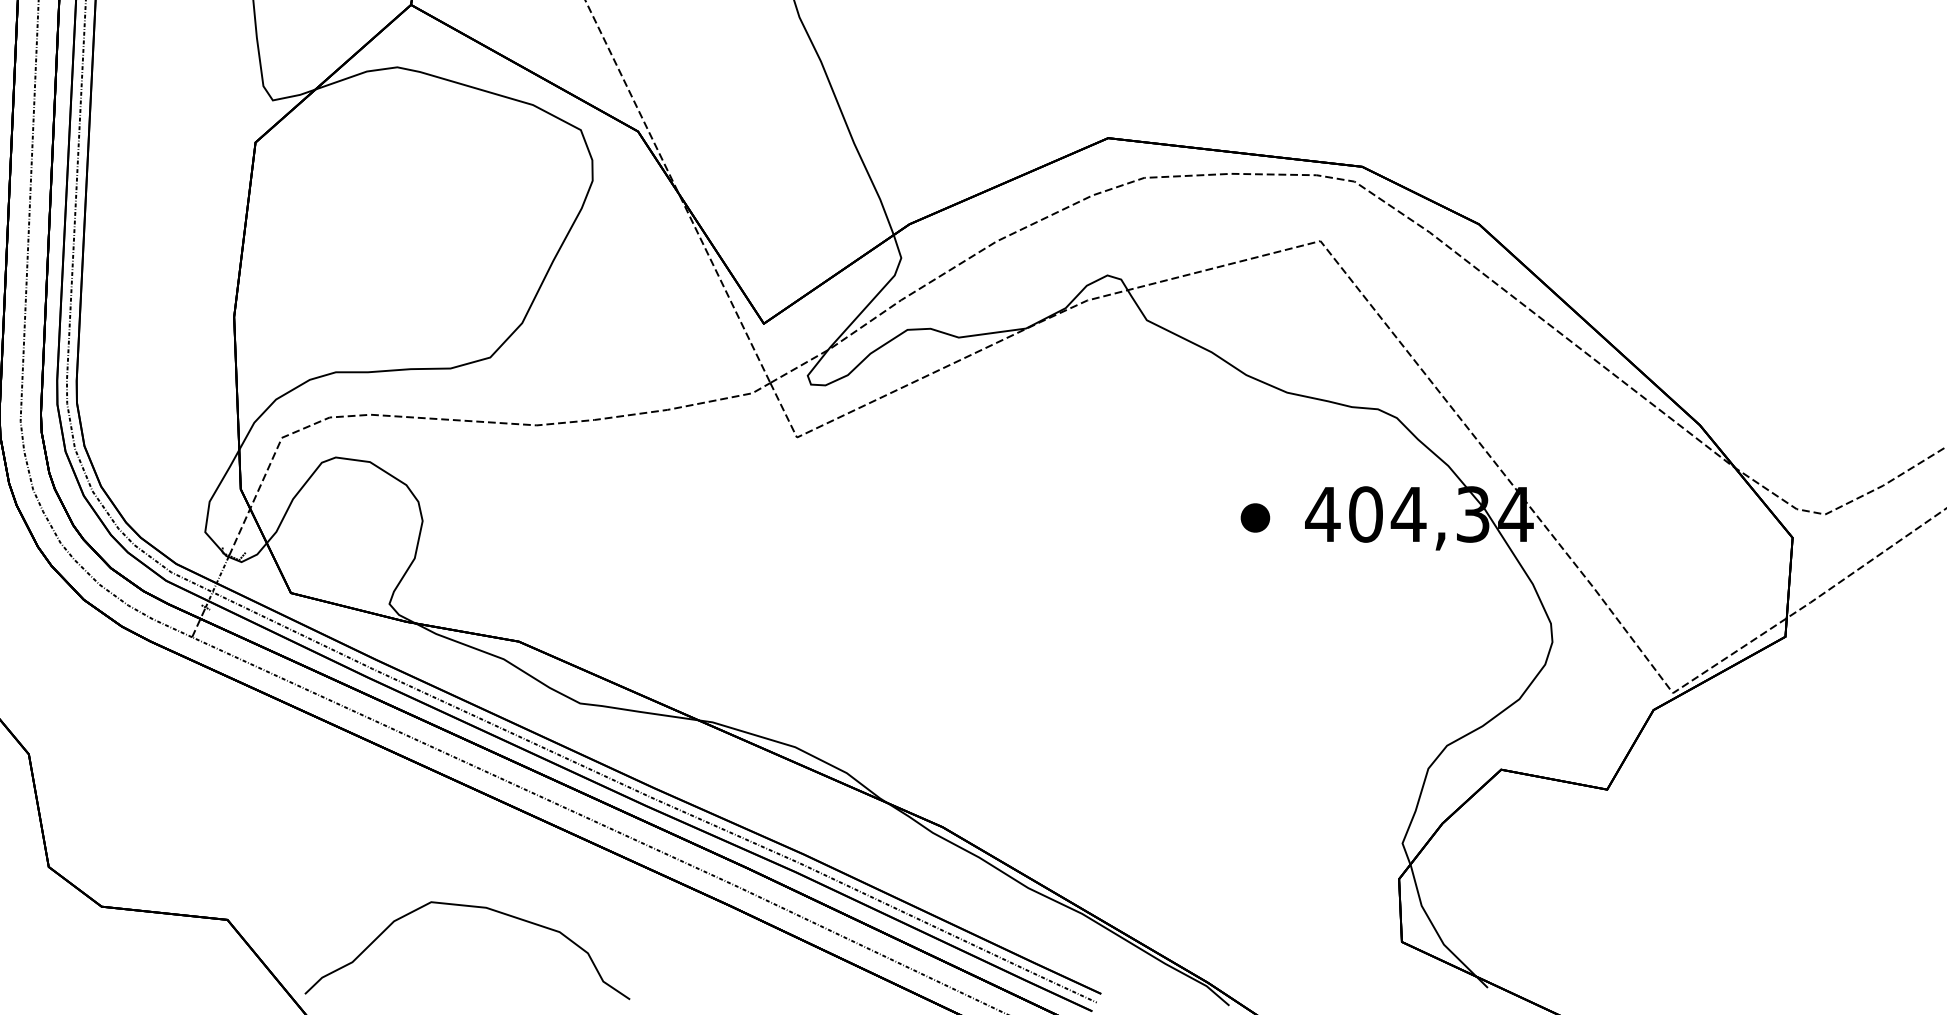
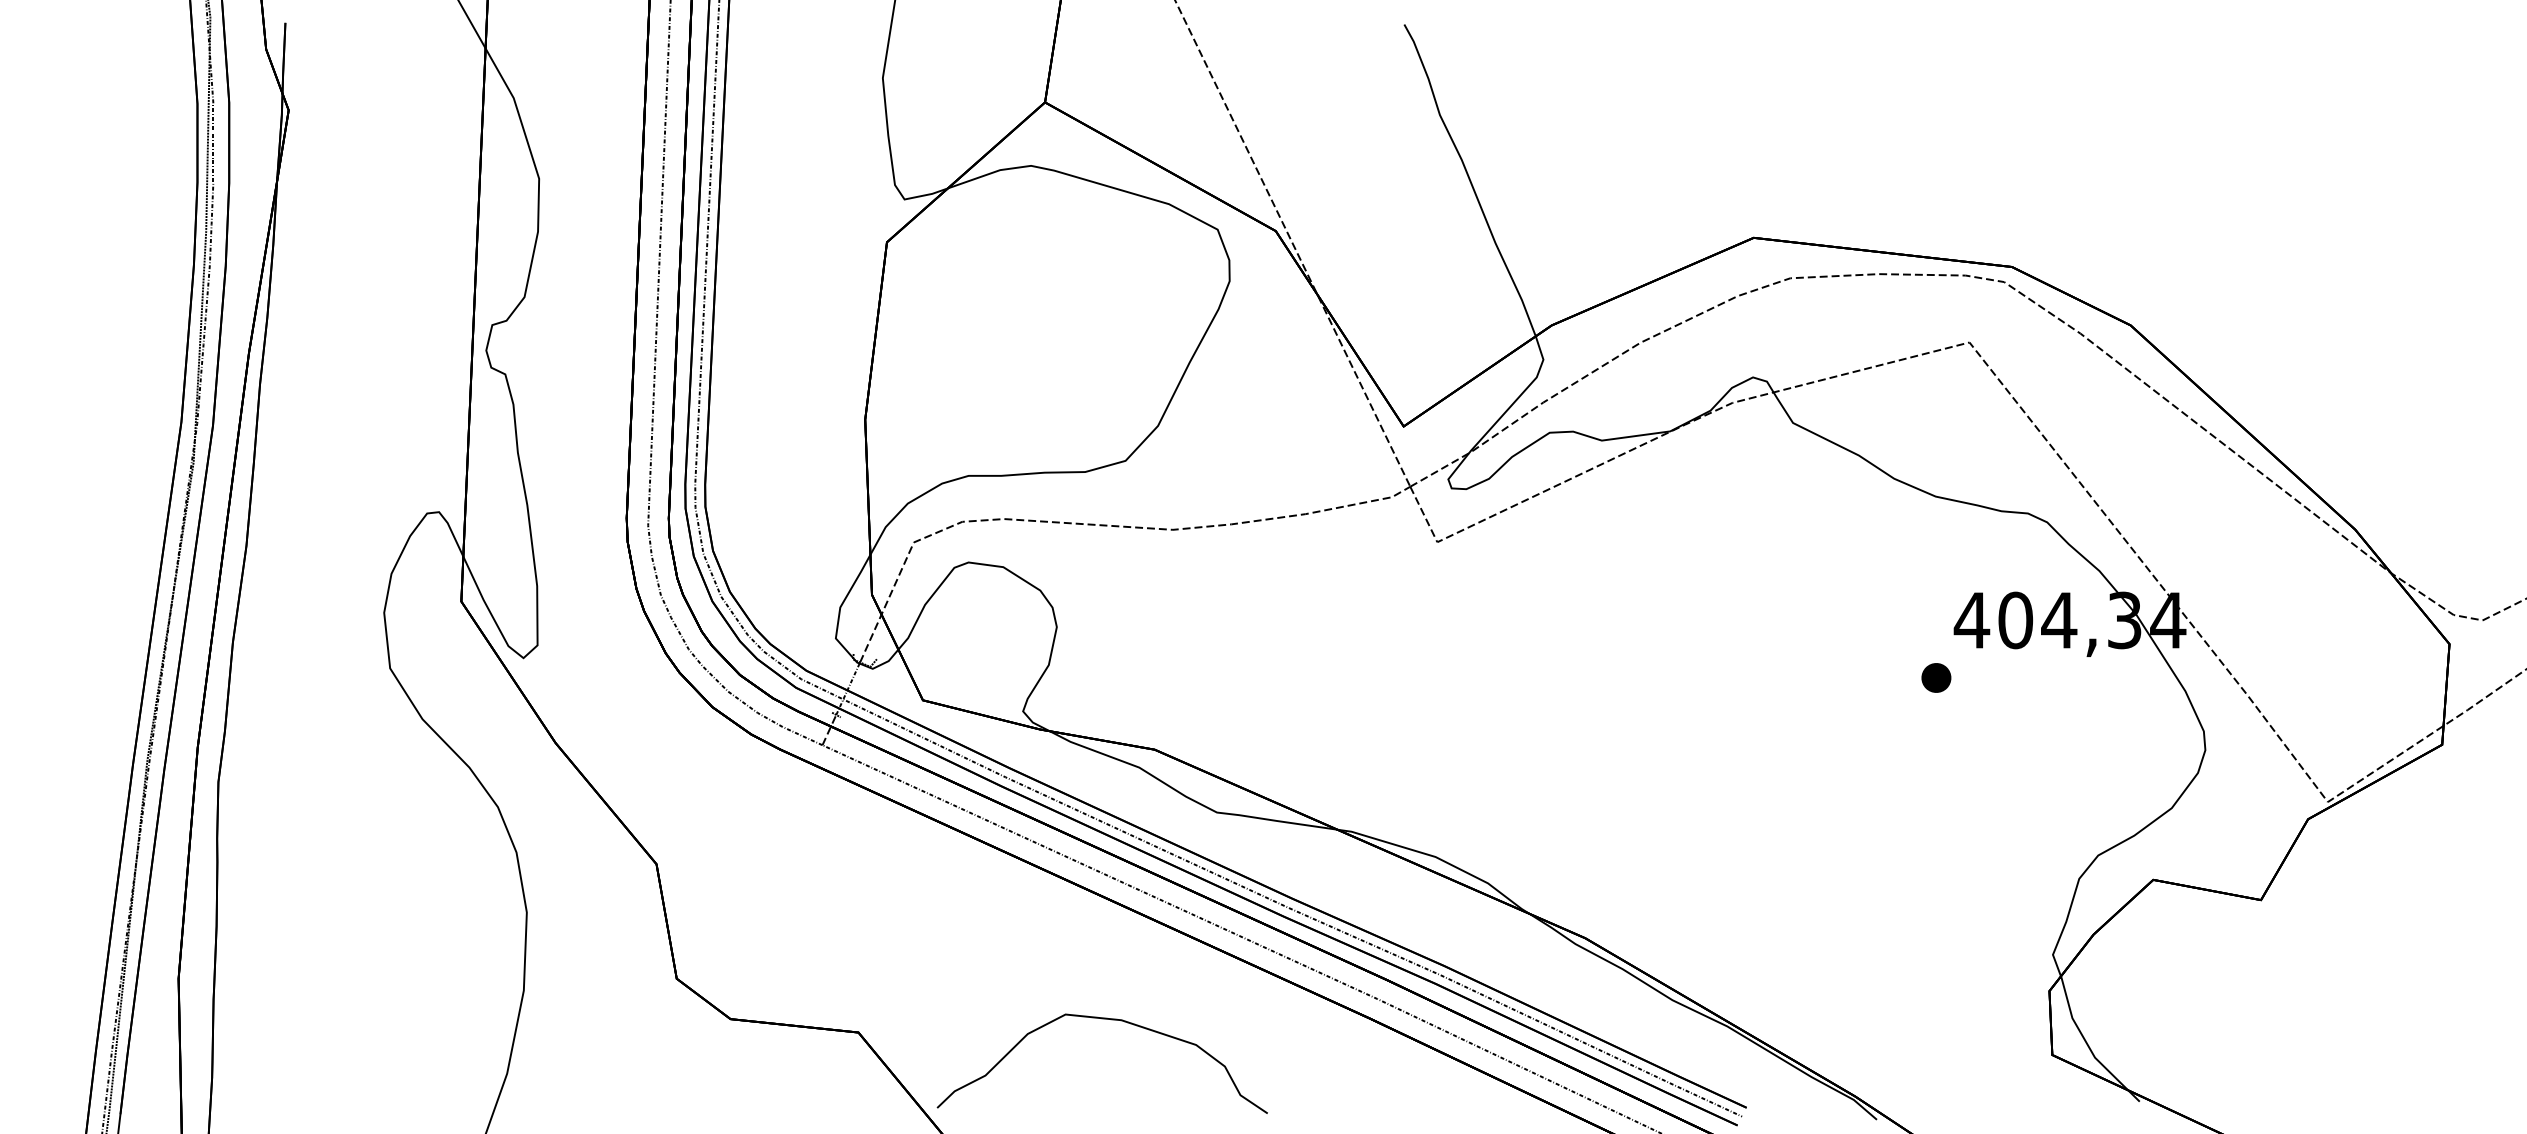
part: (1255, 517) -> (1936, 677), moved

